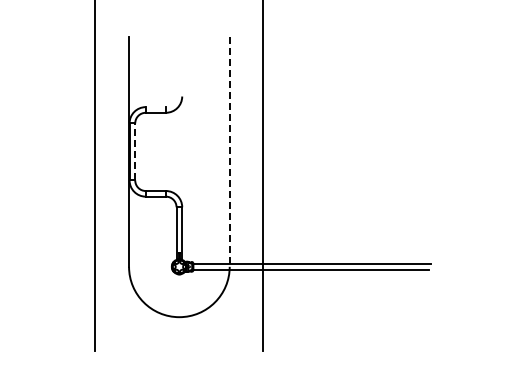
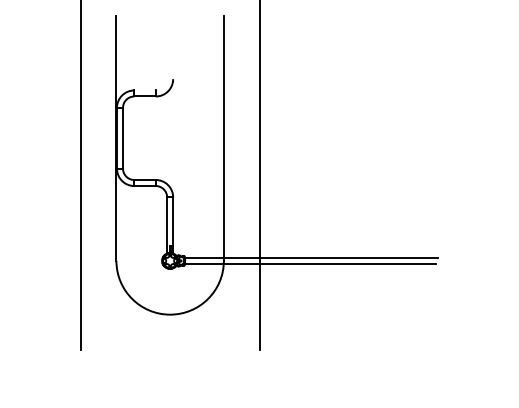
line: (135, 151) -> (123, 137), dashed -> solid
line: (229, 151) -> (223, 137), dashed -> solid

